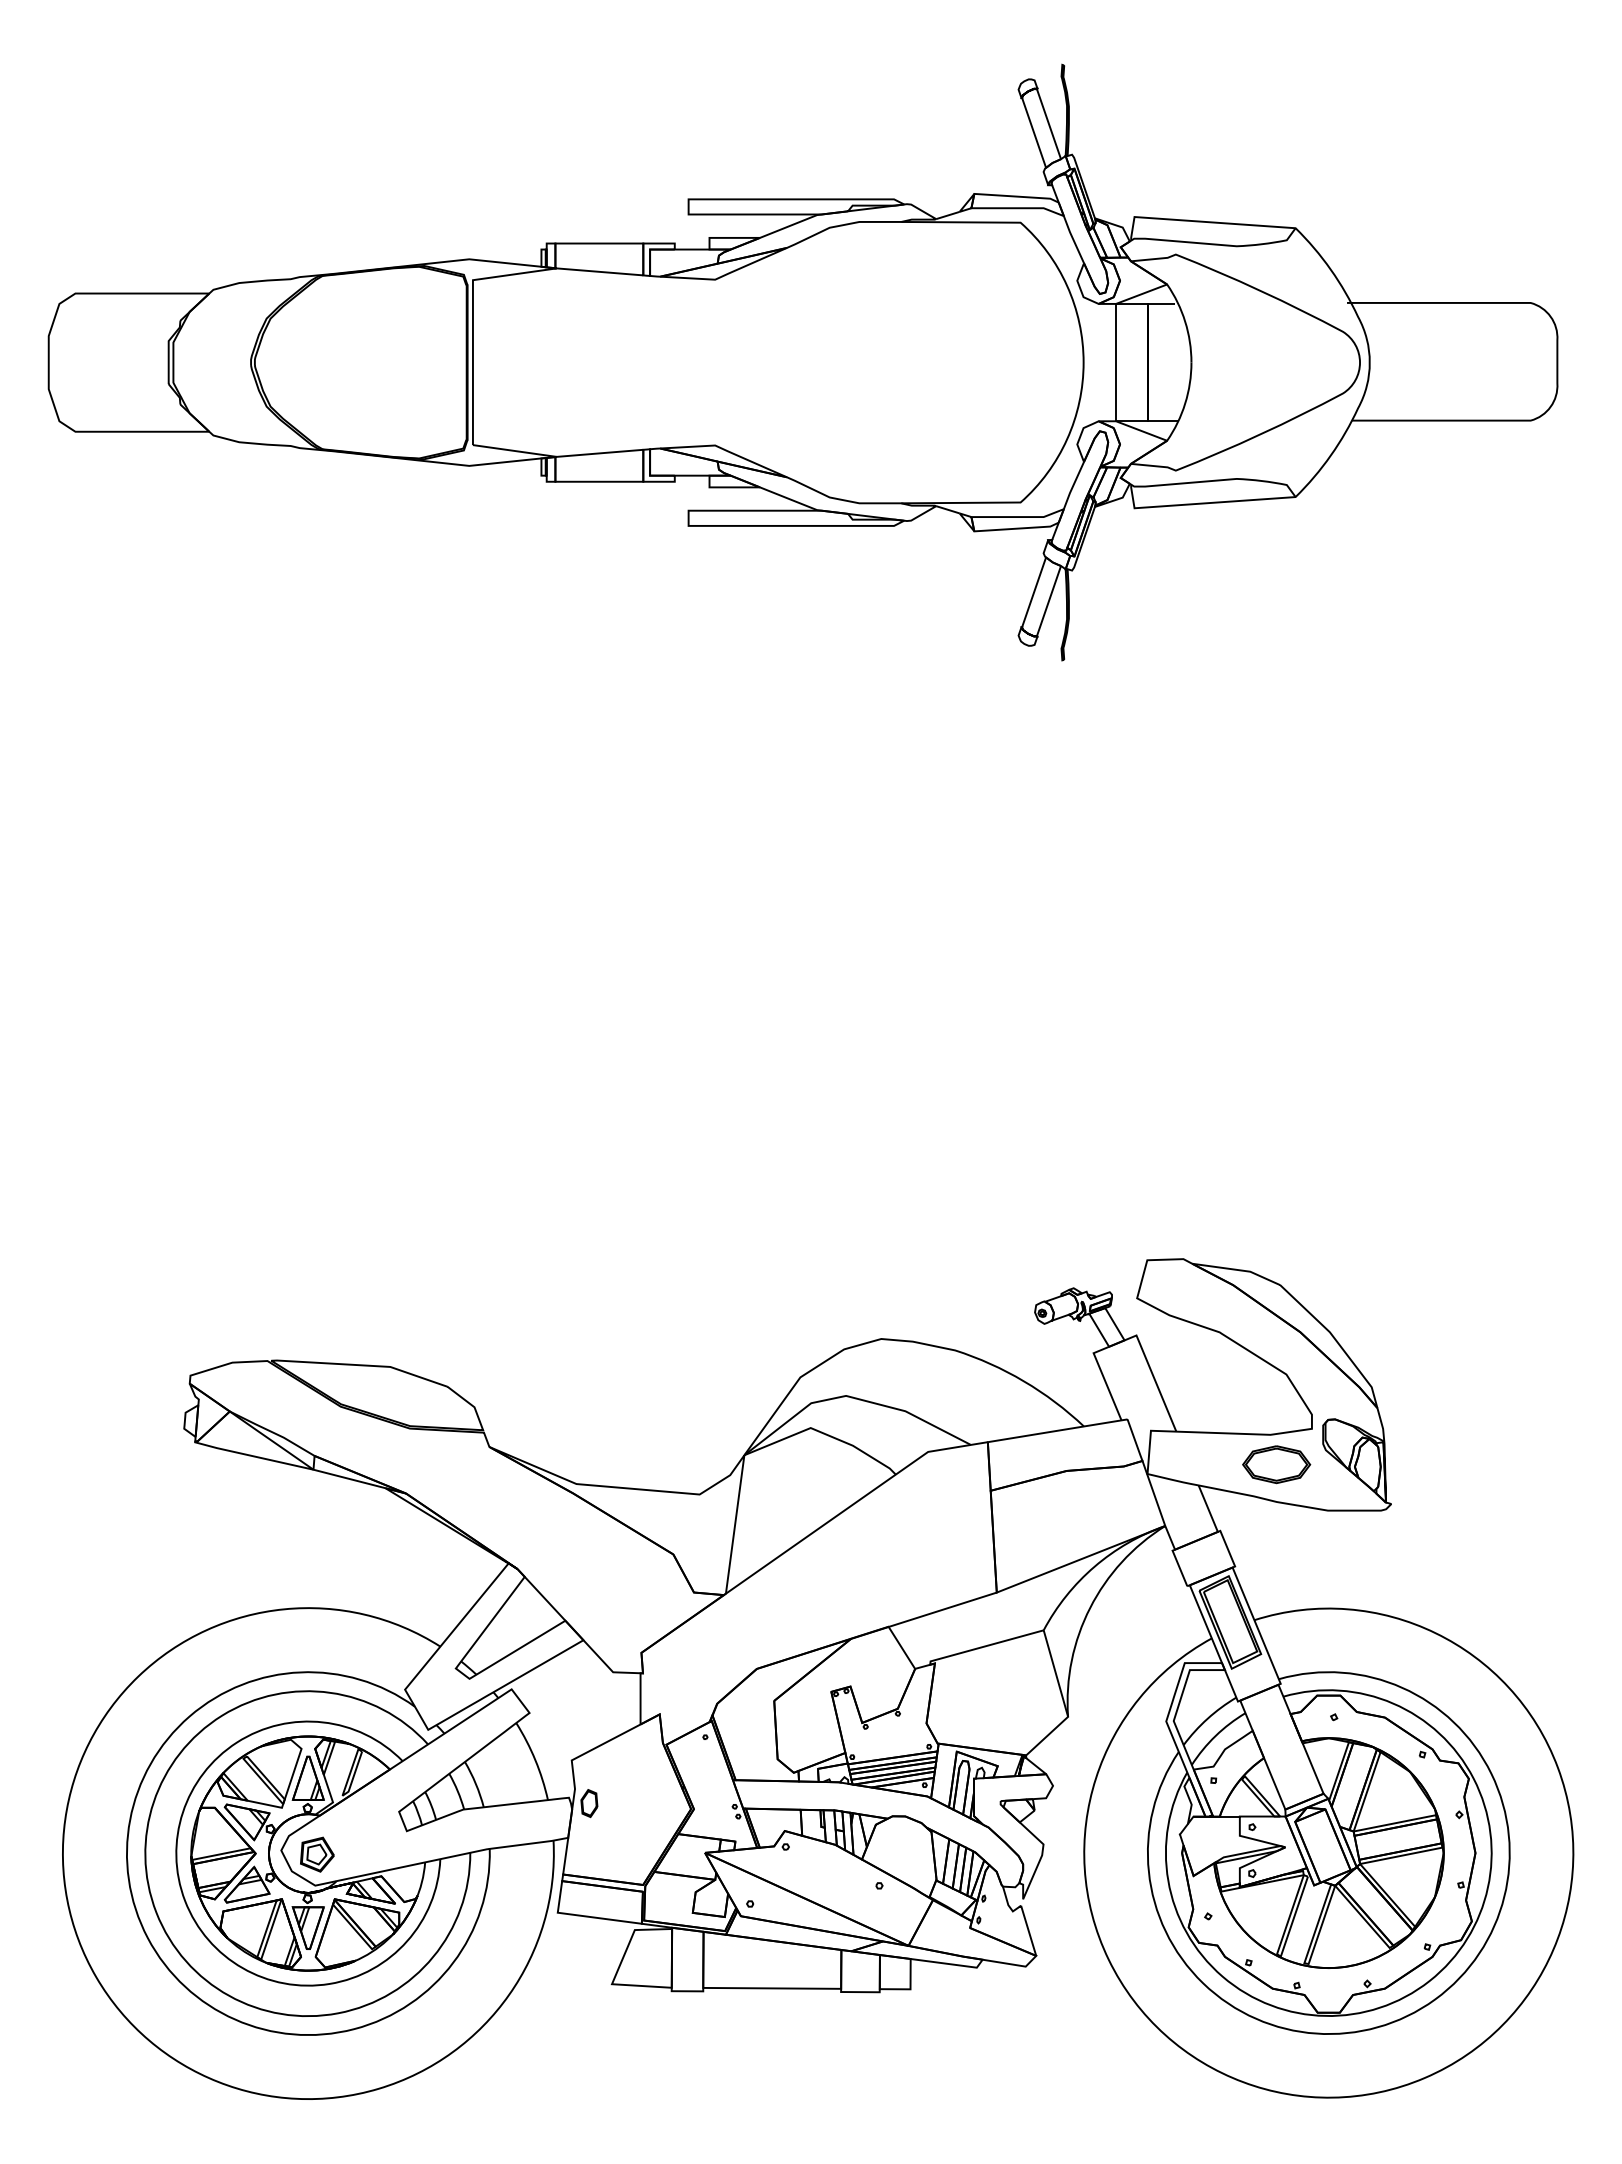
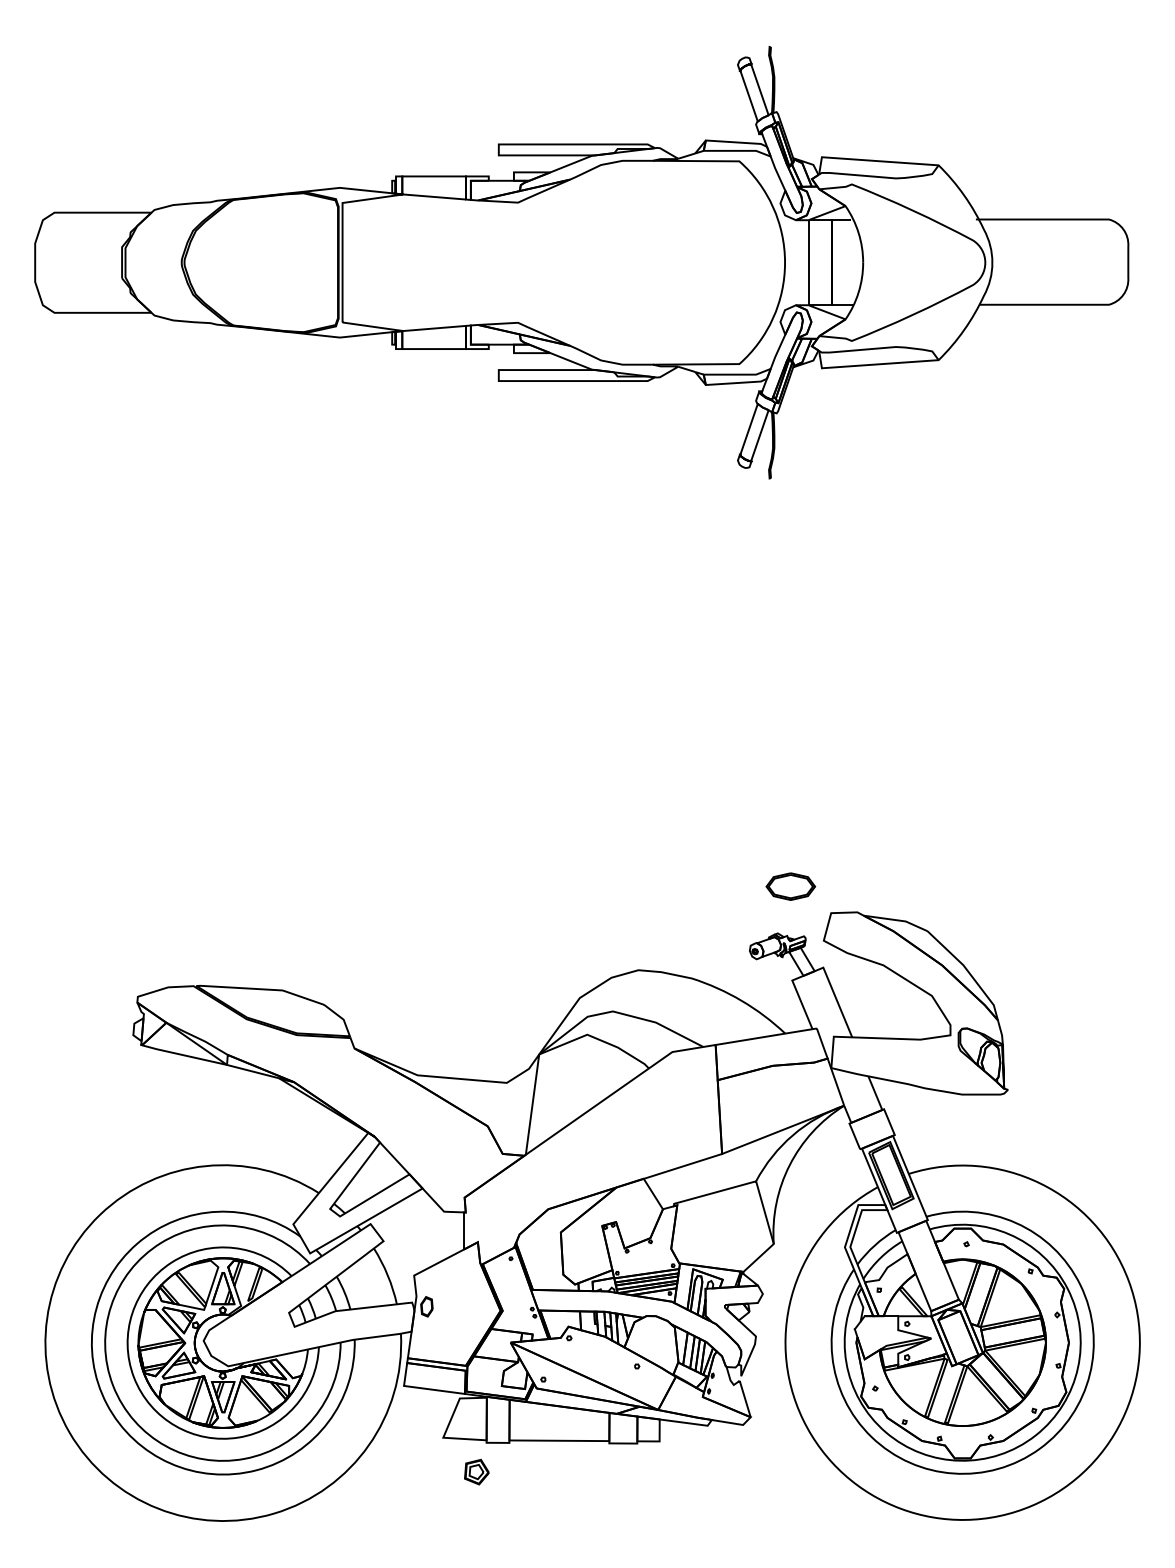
part: (1276, 1464) -> (790, 886), moved
part: (317, 1854) -> (476, 1472), moved

